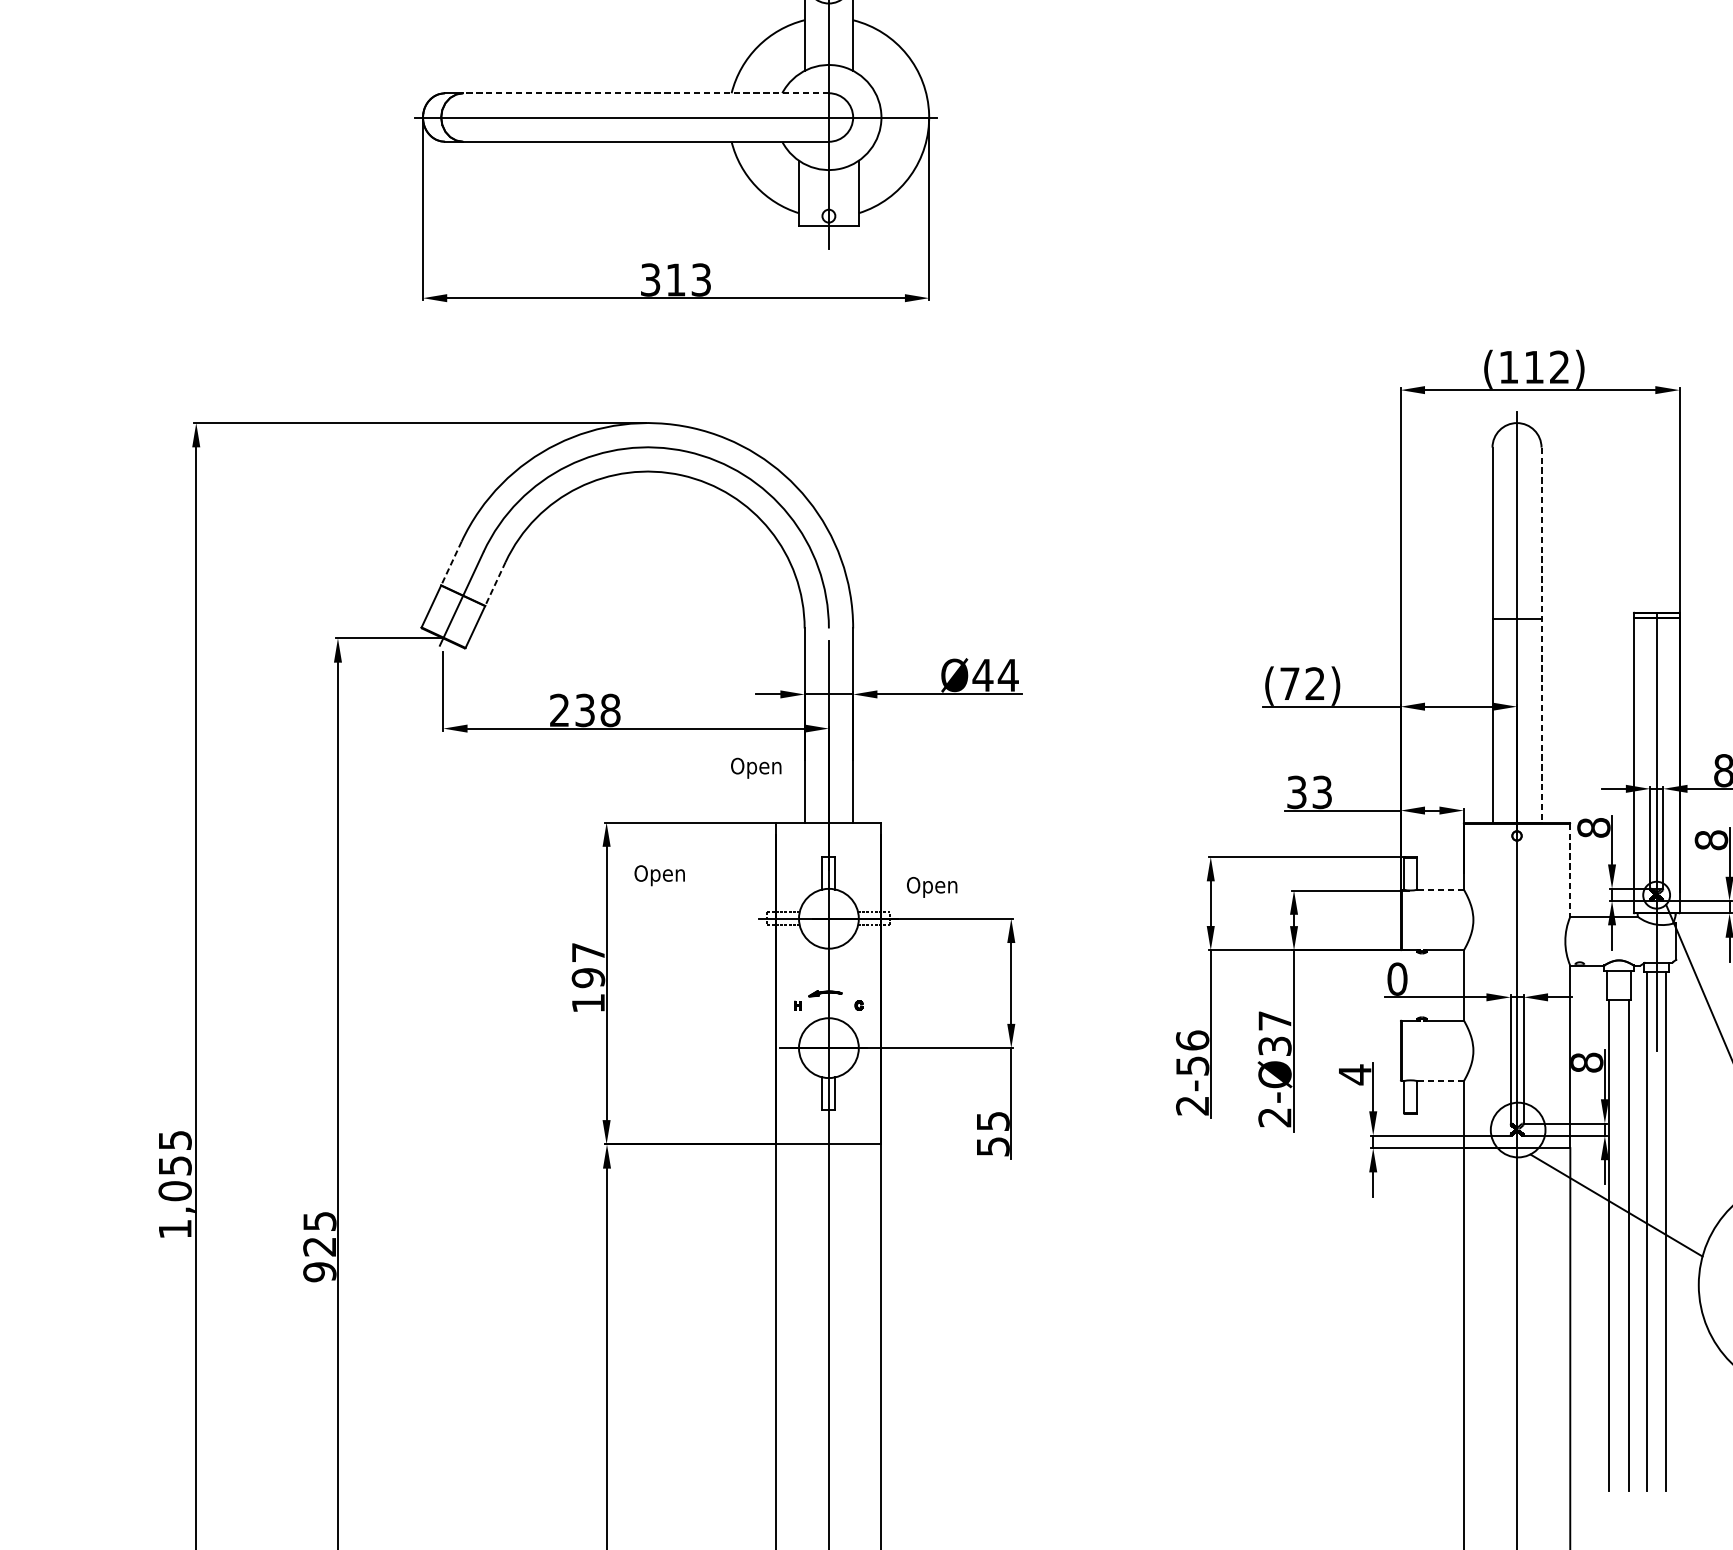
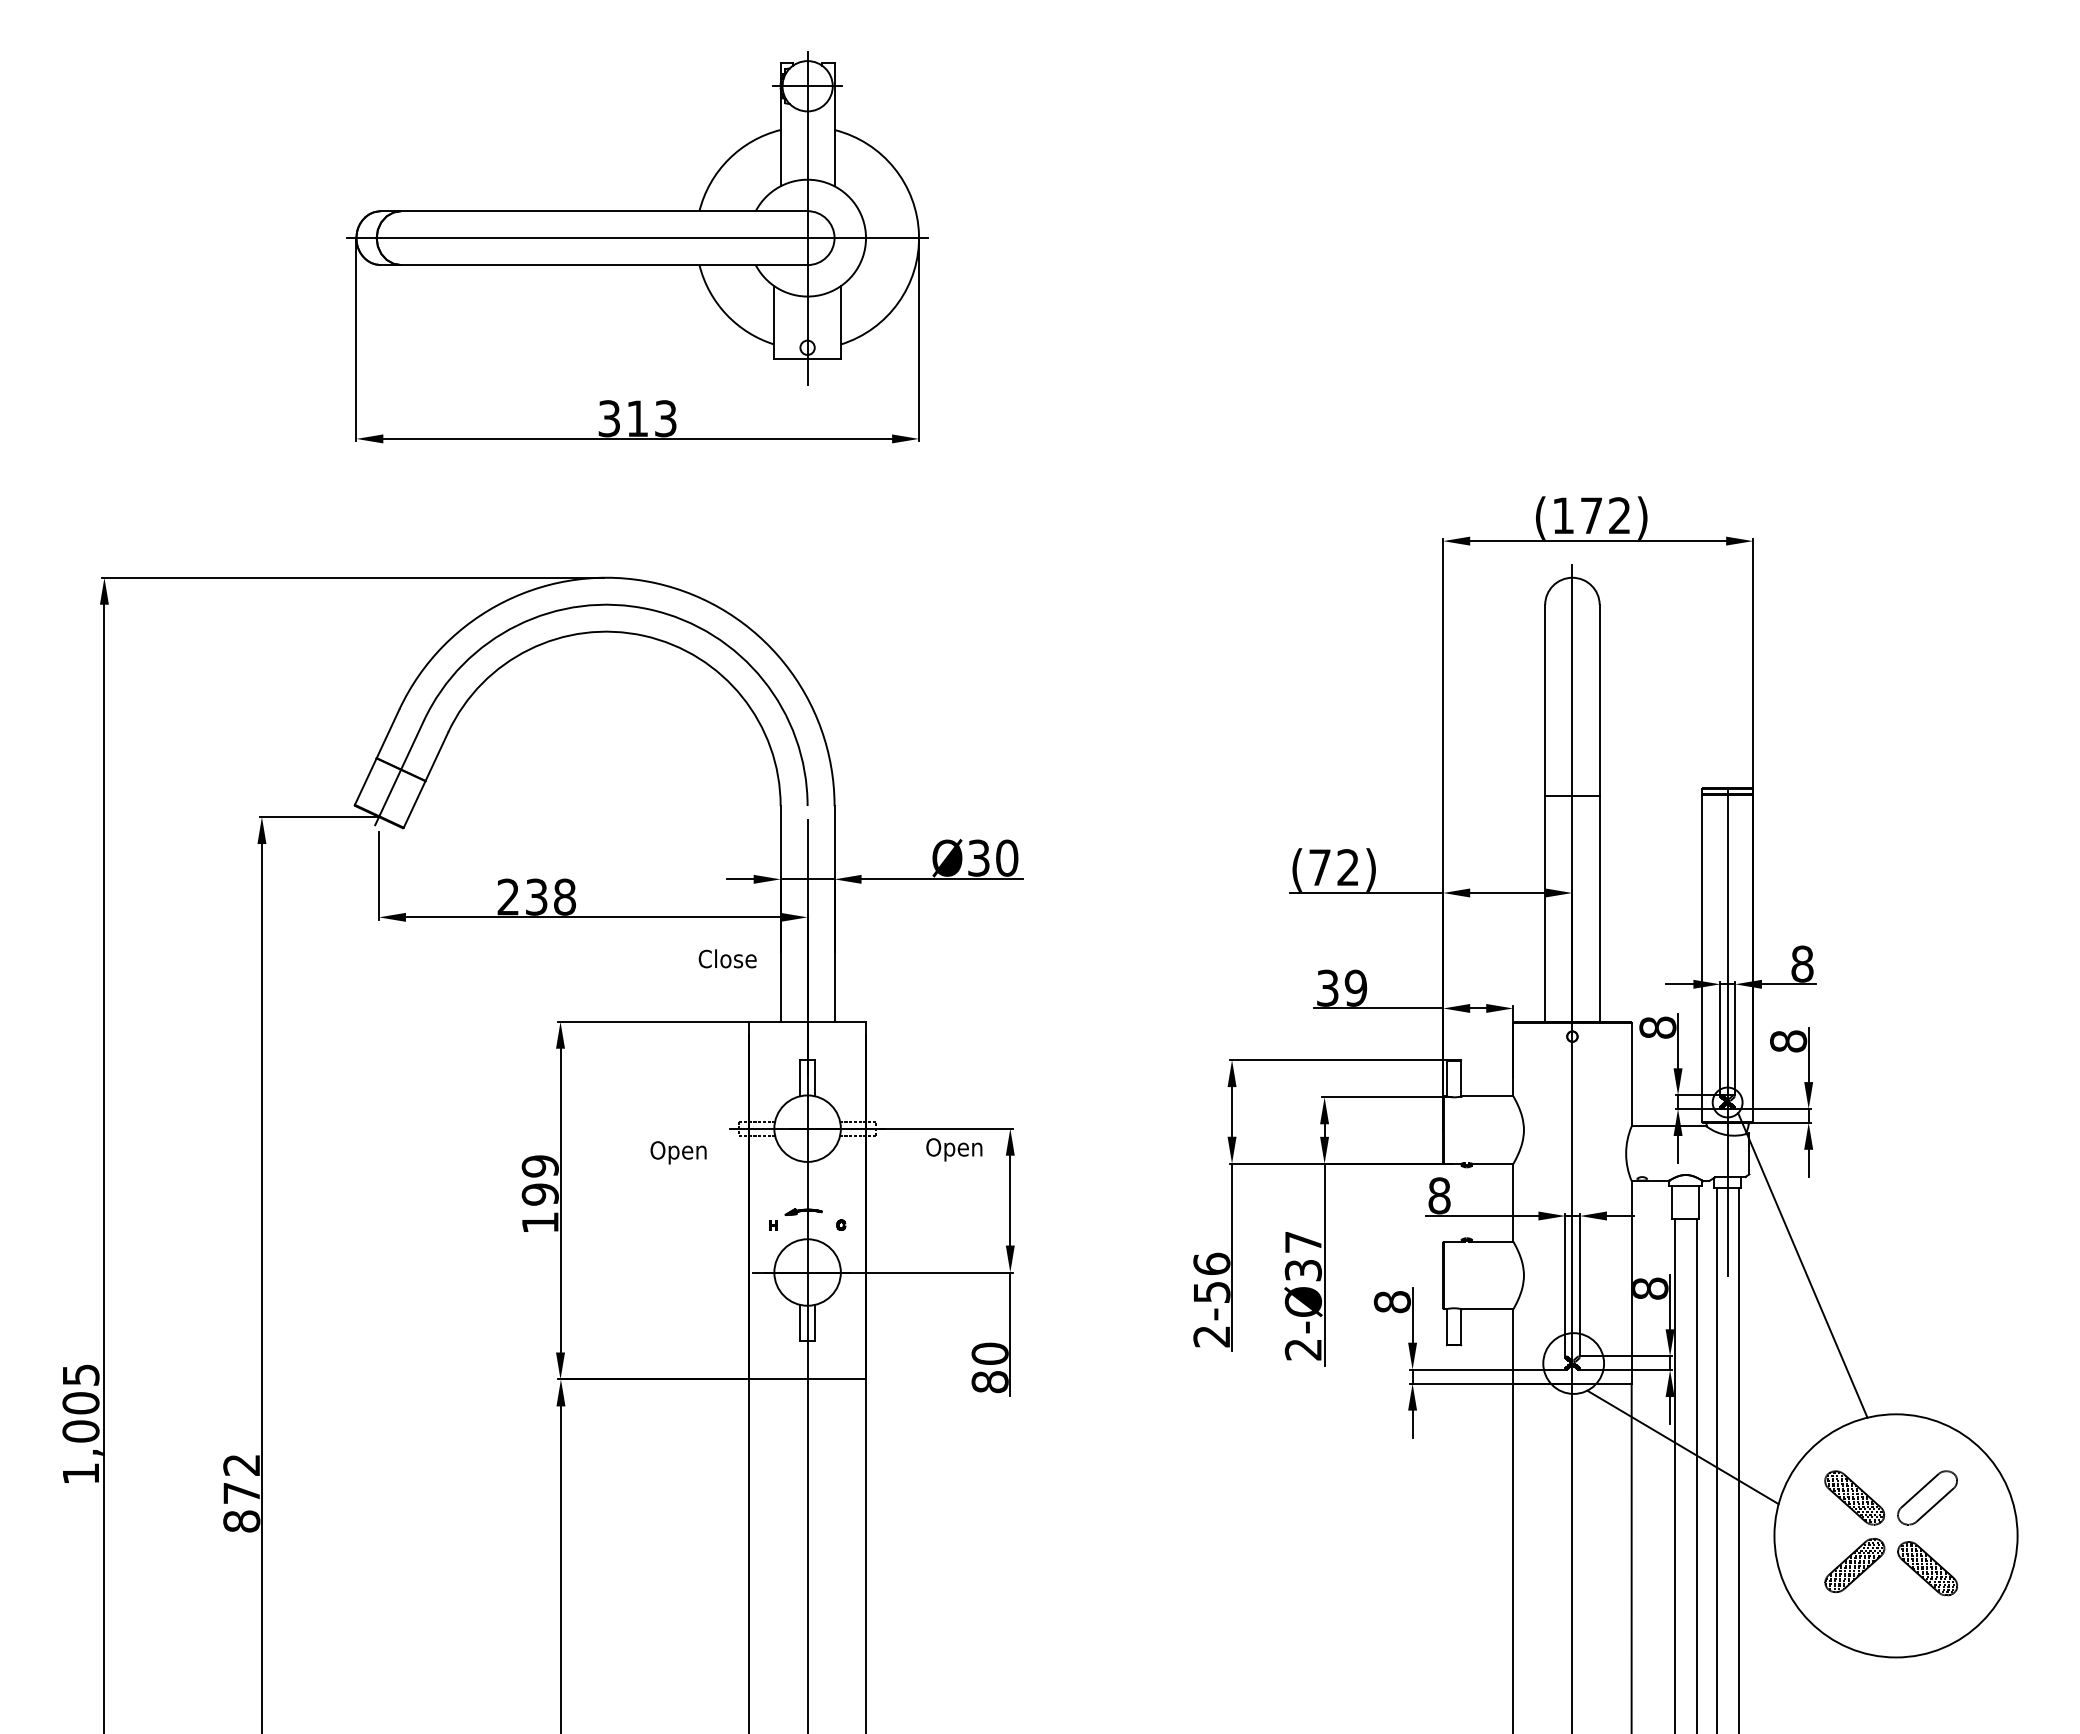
line: (645, 93) -> (603, 211), dashed -> solid
text: (1534, 367) -> (1591, 515), (112) -> (172)
line: (451, 563) -> (388, 733), dashed -> solid
line: (495, 583) -> (436, 756), dashed -> solid
line: (1541, 635) -> (1599, 813), dashed -> solid
text: (995, 674) -> (992, 857), Ø44 -> Ø30
text: (759, 768) -> (730, 961), Open -> Close
text: (1321, 791) -> (1355, 987), 33 -> 39
line: (1570, 869) -> (1631, 1074), dashed -> solid
text: (659, 875) -> (678, 1152), moved
text: (932, 887) -> (954, 1149), moved
line: (1440, 889) -> (1487, 1096), dashed -> solid
text: (587, 952) -> (539, 1166), 197 -> 199
text: (1397, 978) -> (1439, 1195), 0 -> 8
text: (1355, 1074) -> (1392, 1301), 4 -> 8
line: (1440, 1081) -> (1487, 1309), dashed -> solid
text: (992, 1133) -> (989, 1367), 55 -> 80
text: (174, 1166) -> (80, 1403), 1,055 -> 1,005
text: (319, 1246) -> (241, 1493), 925 -> 872

